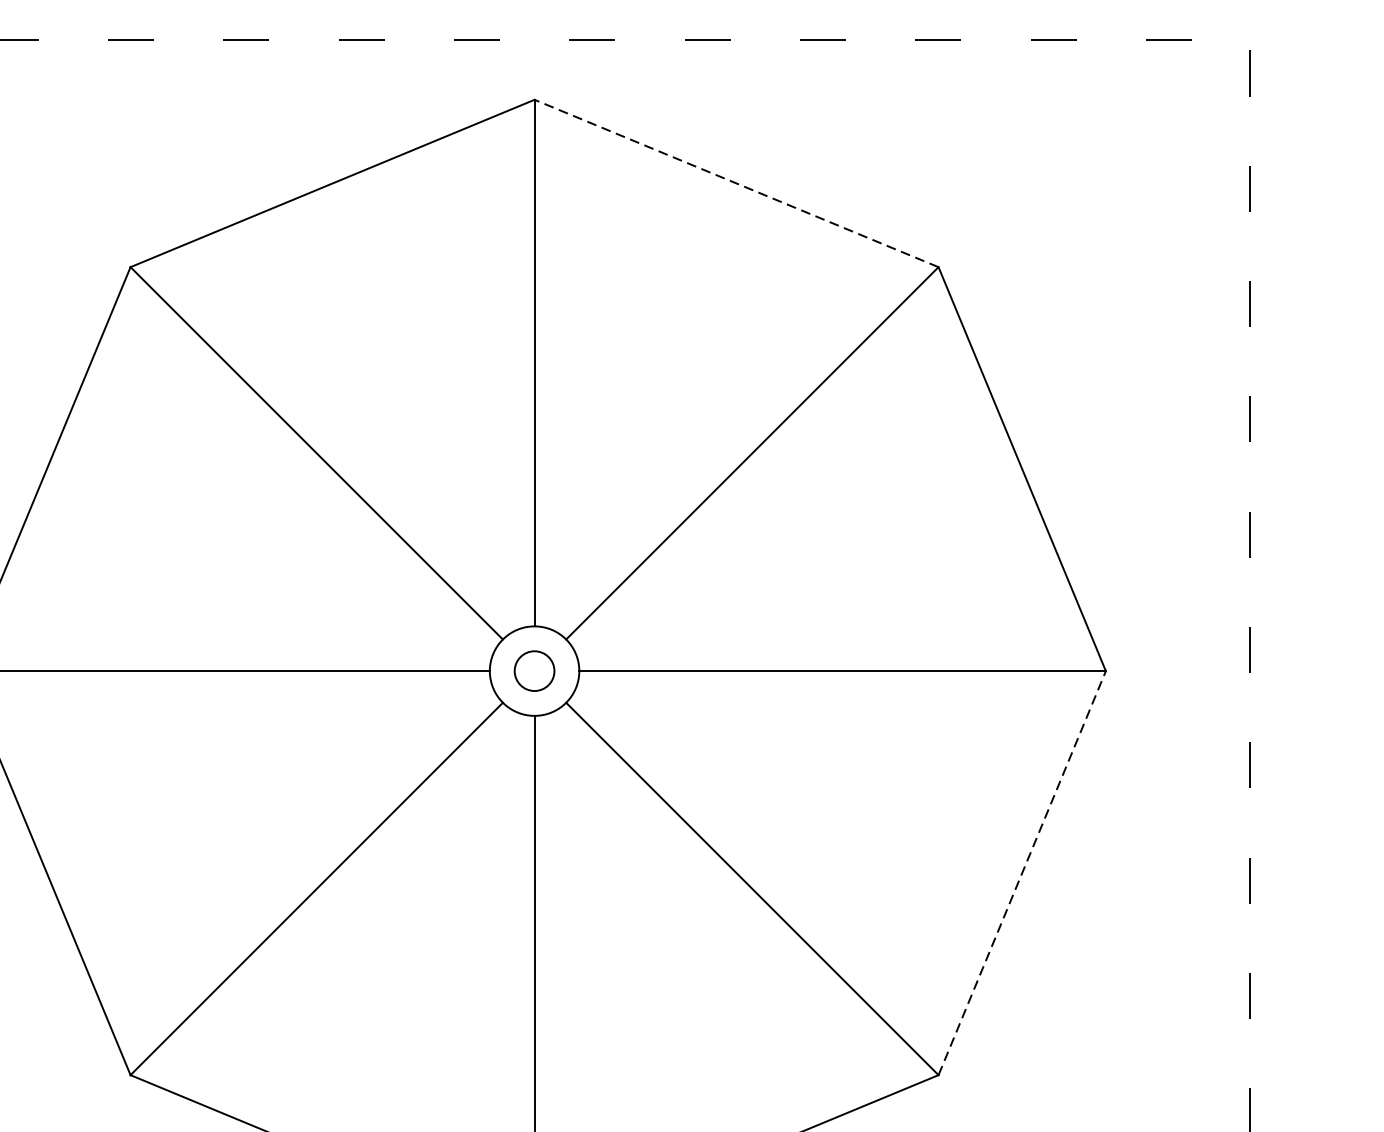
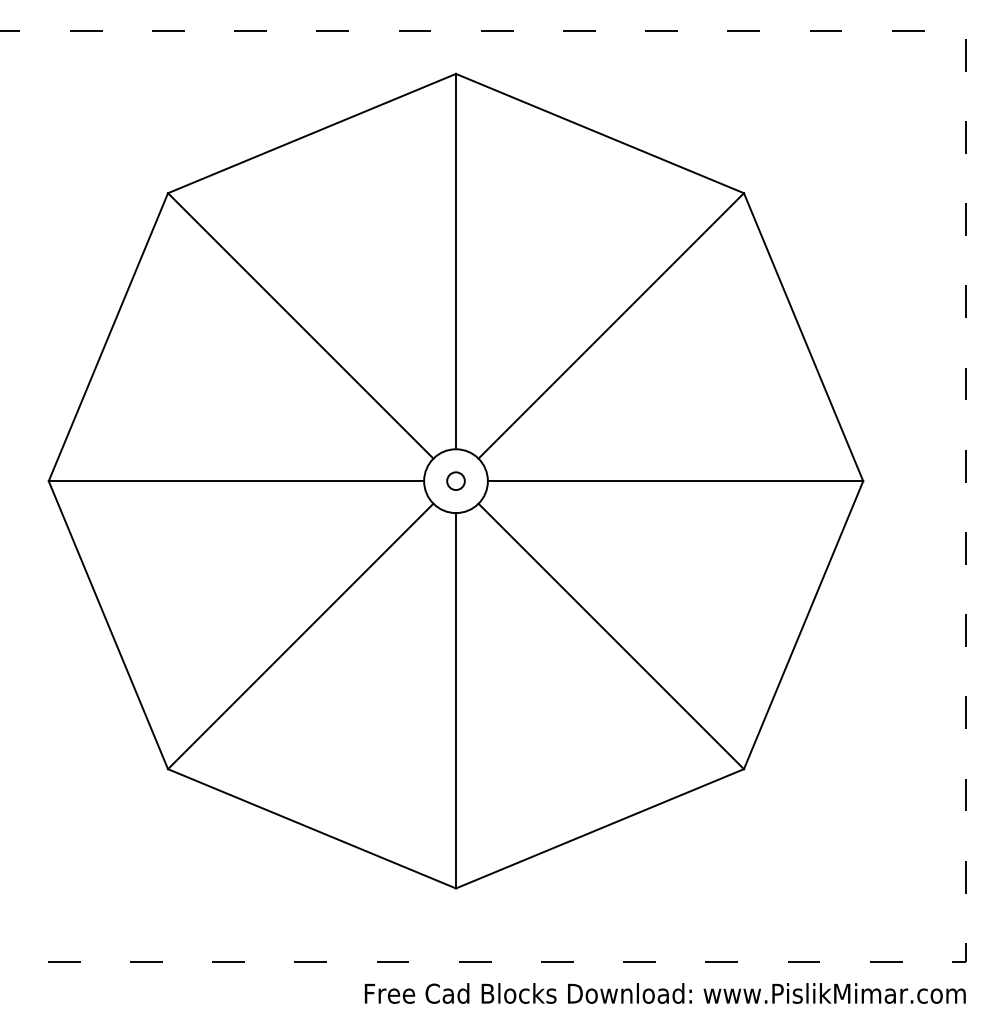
line: (737, 183) -> (600, 133), dashed -> solid
circle: (533, 671) -> (455, 481), size x0.62
line: (1022, 873) -> (803, 625), dashed -> solid

